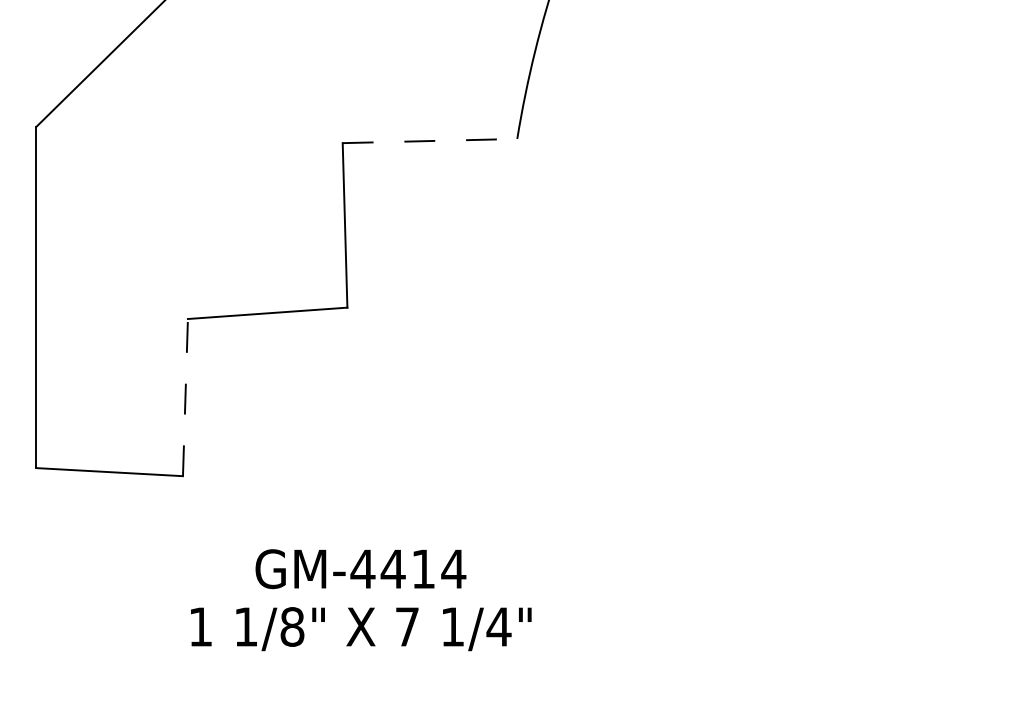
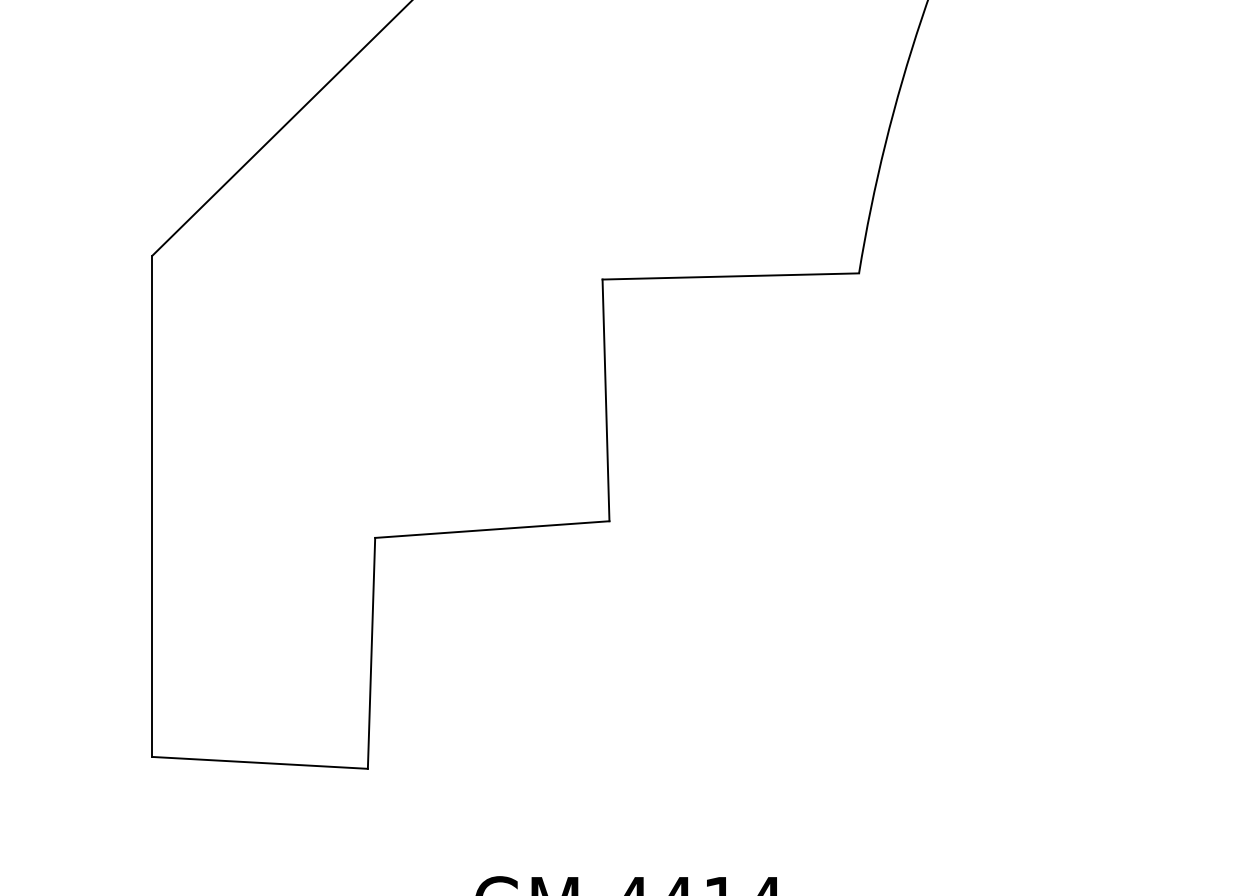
line: (430, 141) -> (731, 277), dashed -> solid
line: (185, 397) -> (371, 653), dashed -> solid

